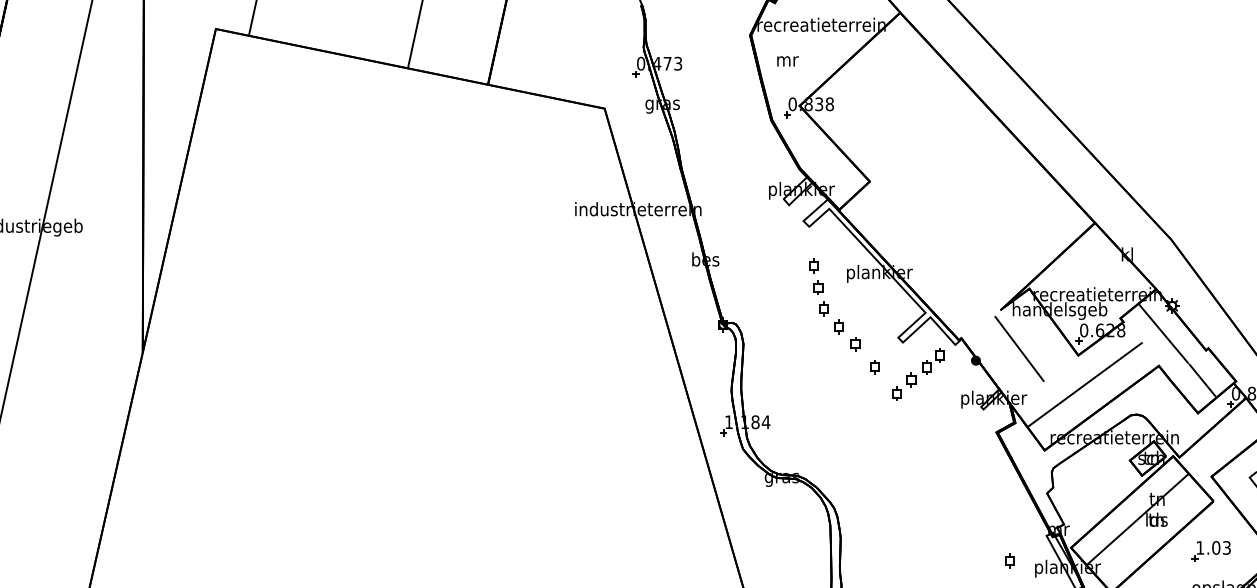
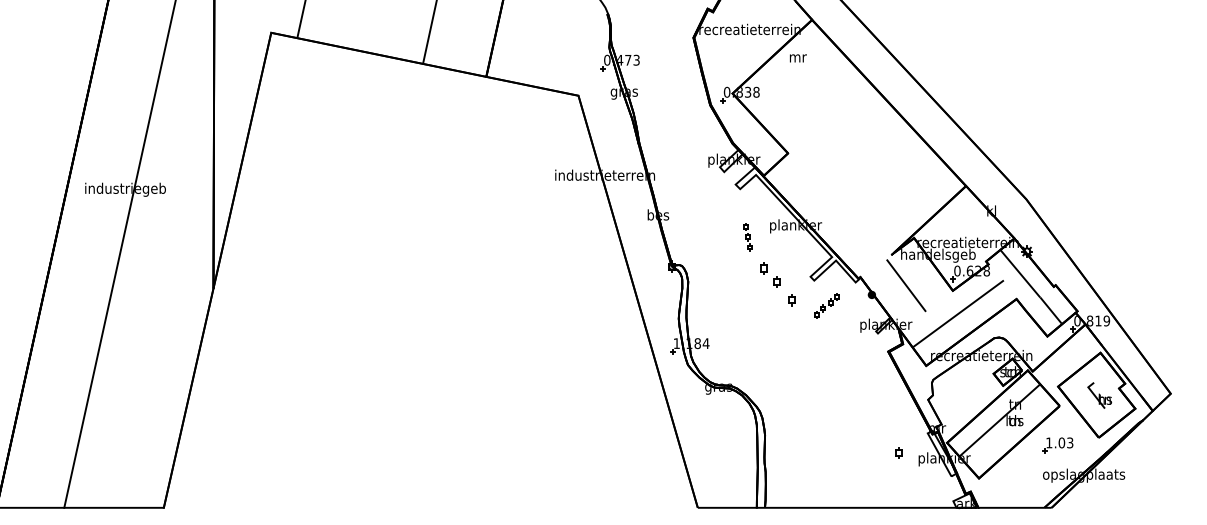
text: (788, 61) -> (798, 58), moved
part: (818, 288) -> (747, 237), size x0.6
part: (918, 374) -> (826, 305), size x0.6

